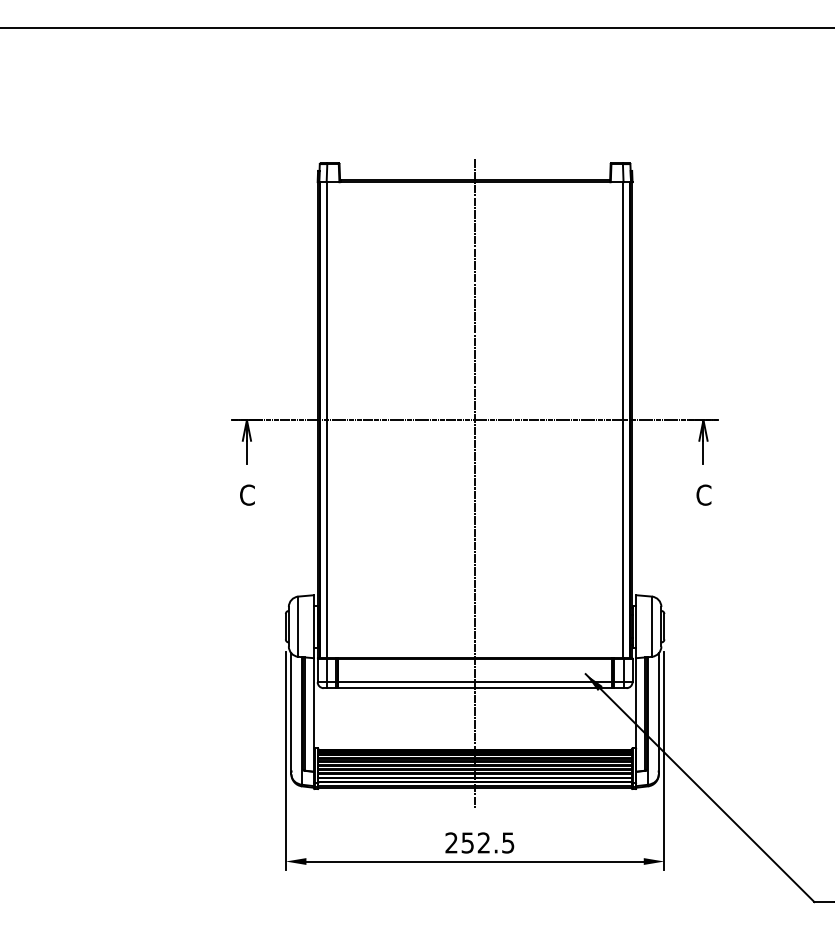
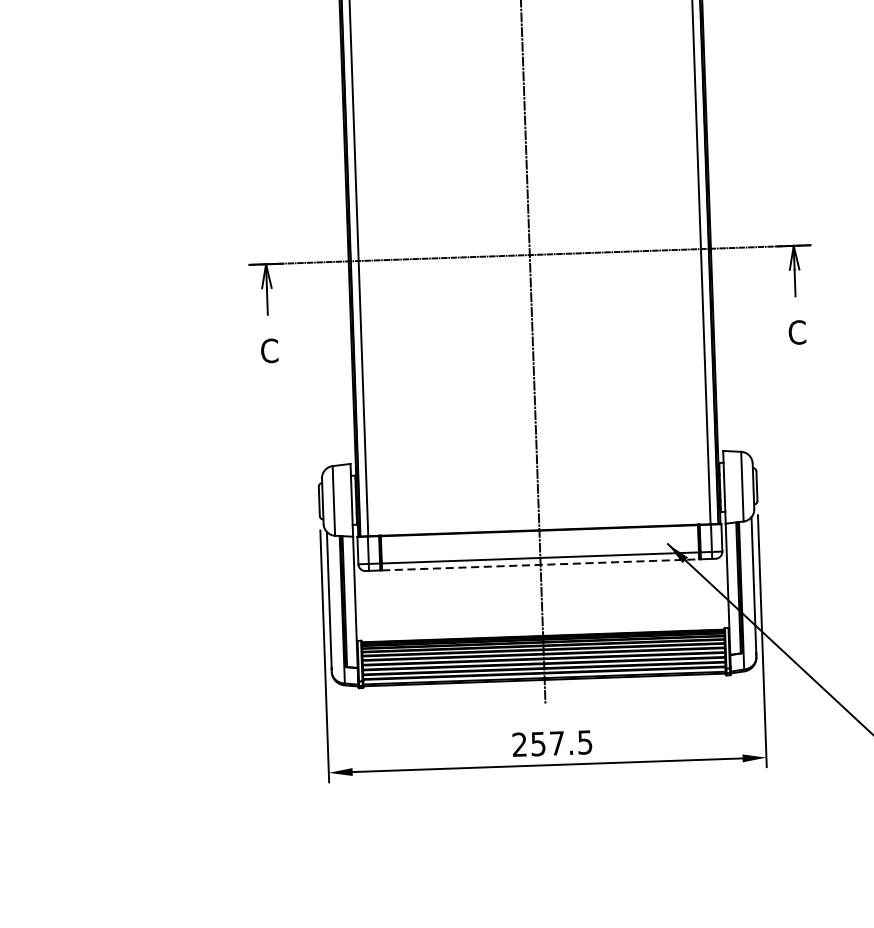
line: (475, 688) -> (541, 565), solid -> dashed
text: (483, 842) -> (556, 742), 252.5 -> 257.5

